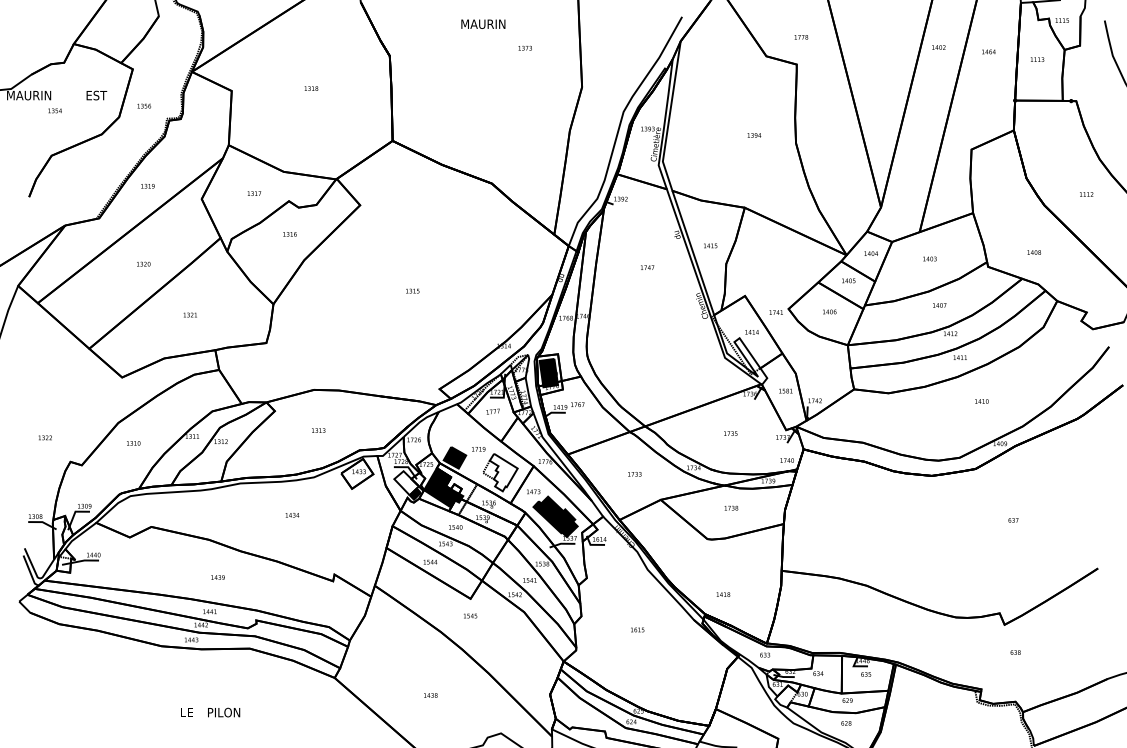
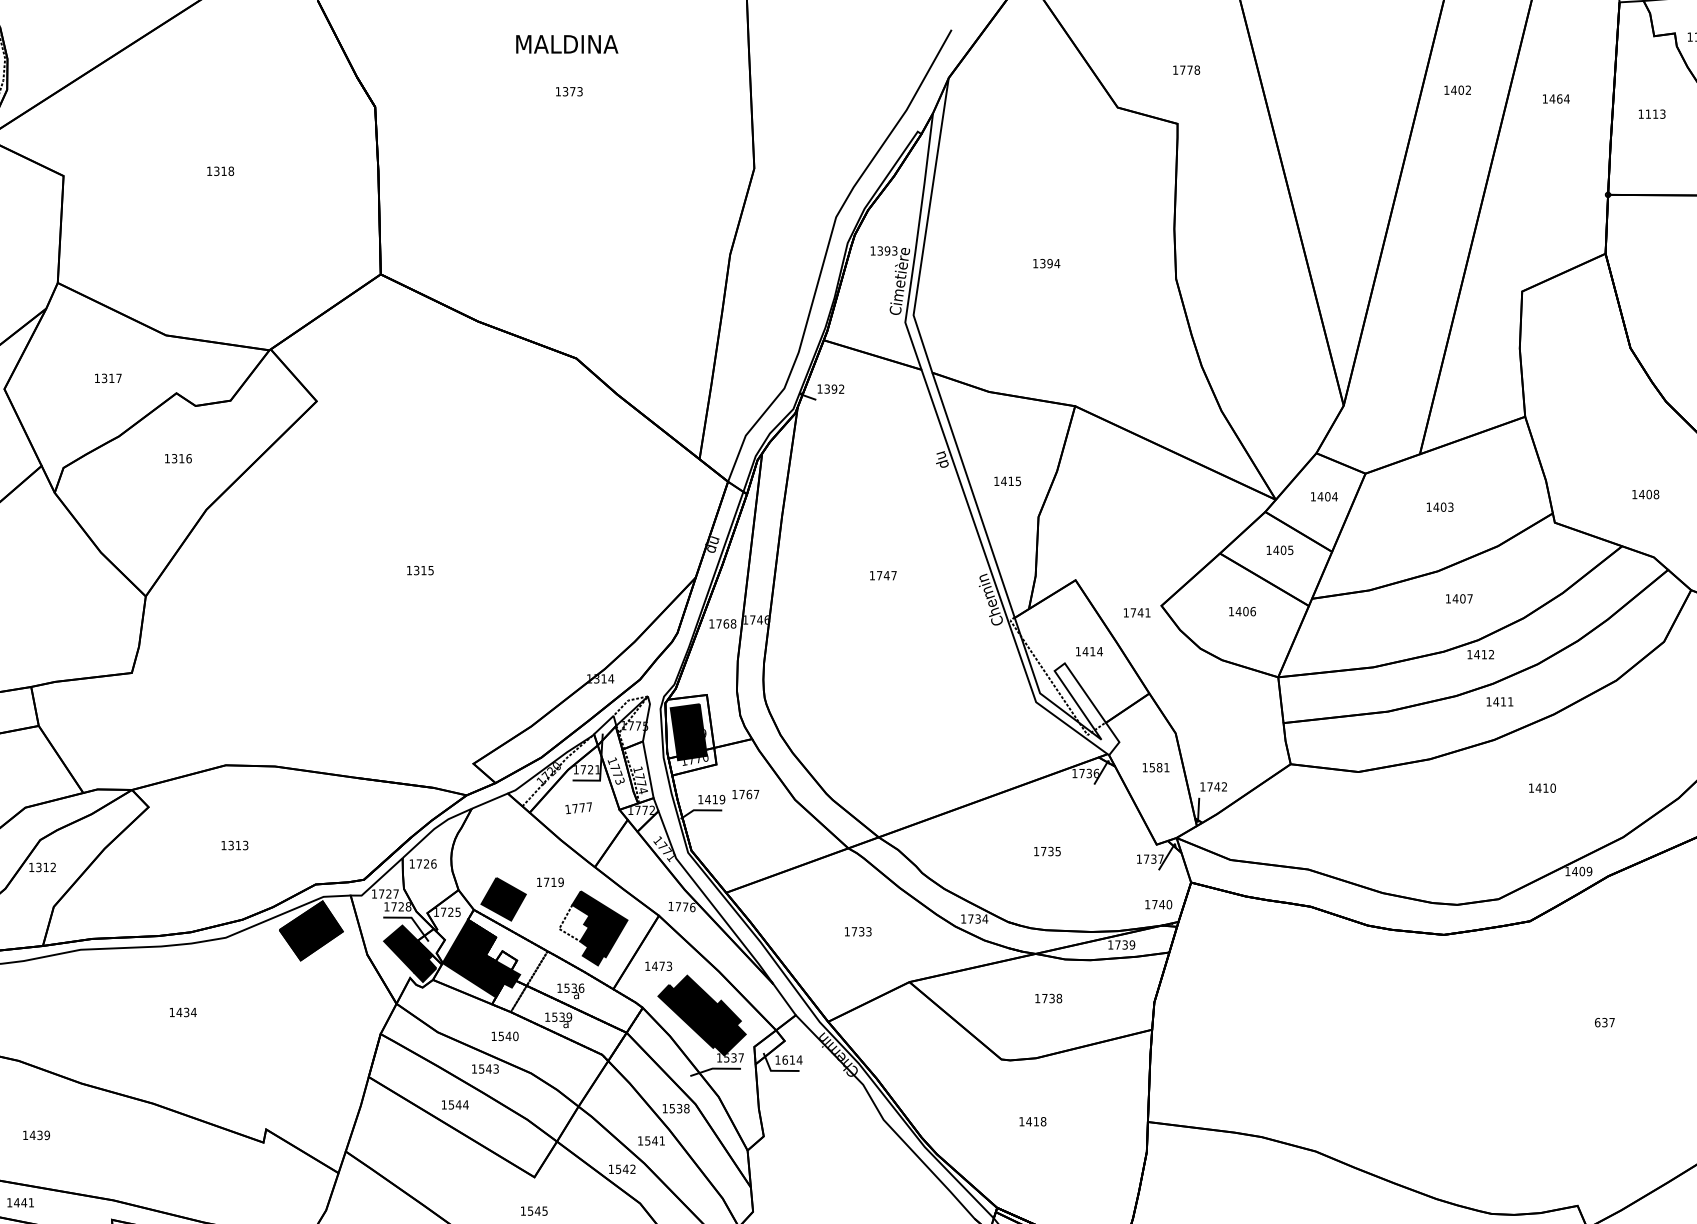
text: (495, 23) -> (583, 42), MAURIN -> MALDINA
text: (524, 47) -> (567, 90), moved
text: (754, 135) -> (1046, 263), moved
text: (647, 267) -> (883, 575), moved
fill: (503, 472) -> (599, 928), added
fill: (357, 473) -> (311, 930), added
fill: (406, 483) -> (408, 949), added
text: (723, 594) -> (1033, 1121), moved

